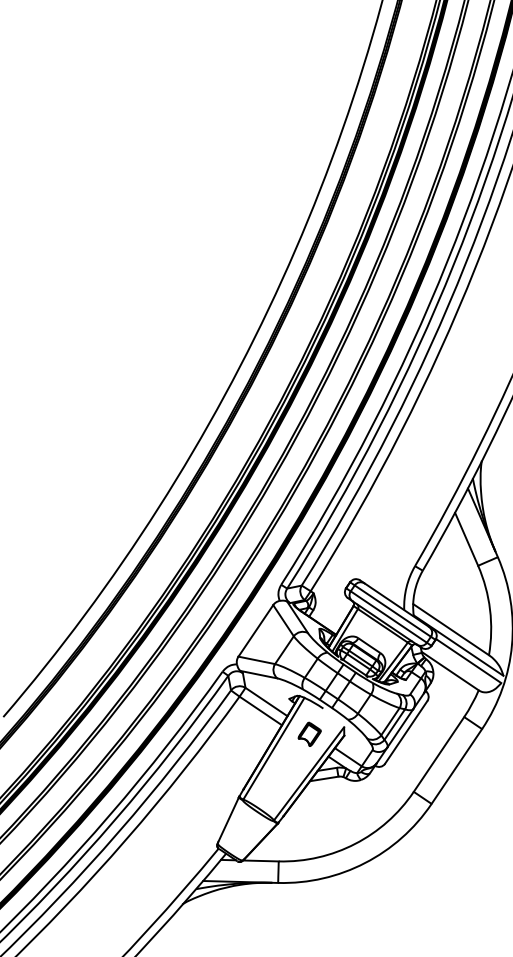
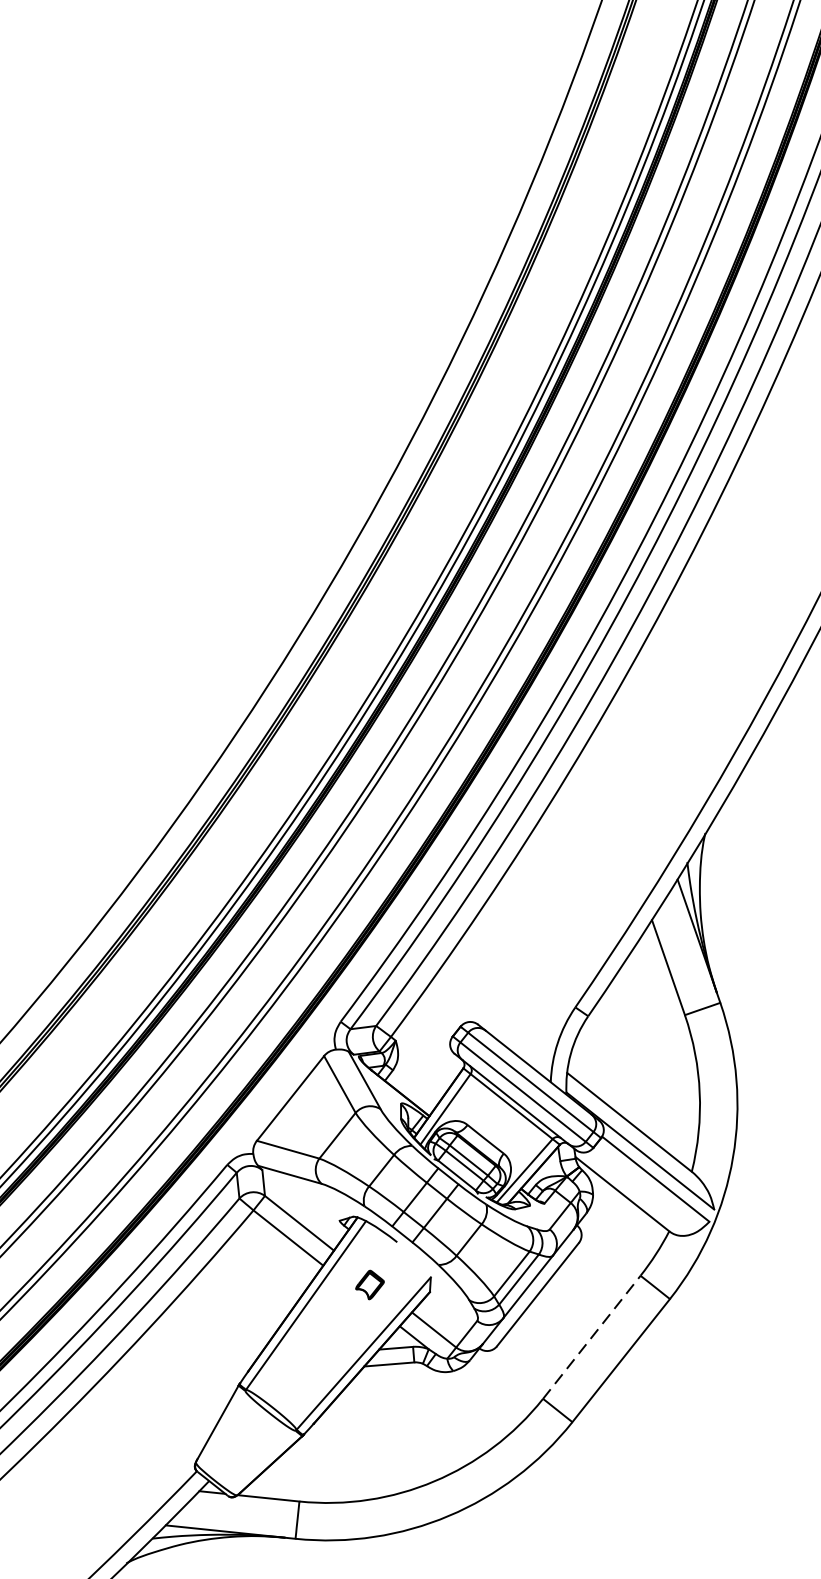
part: (309, 733) -> (369, 1283), size x0.7
line: (439, 754) -> (592, 1337), solid -> dashed

